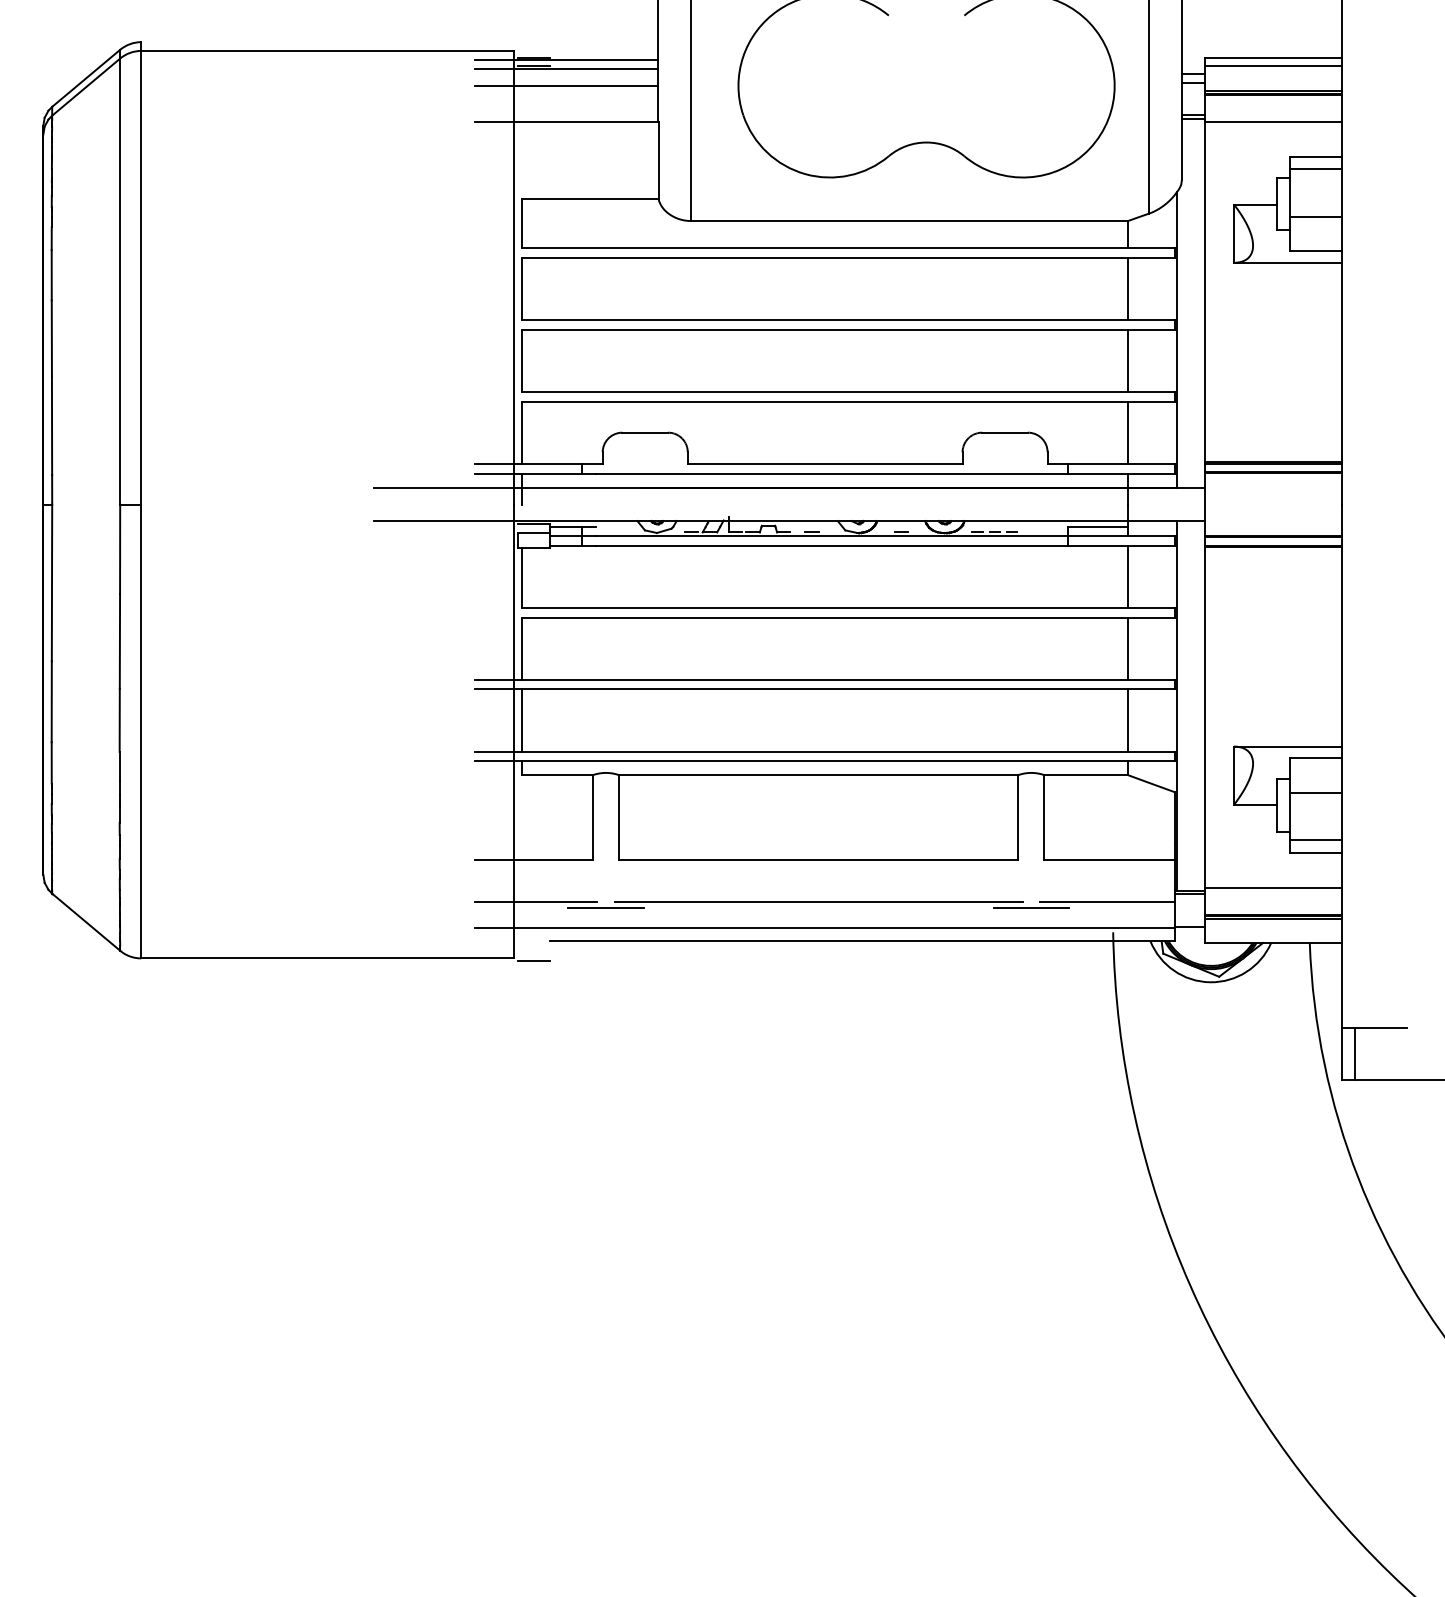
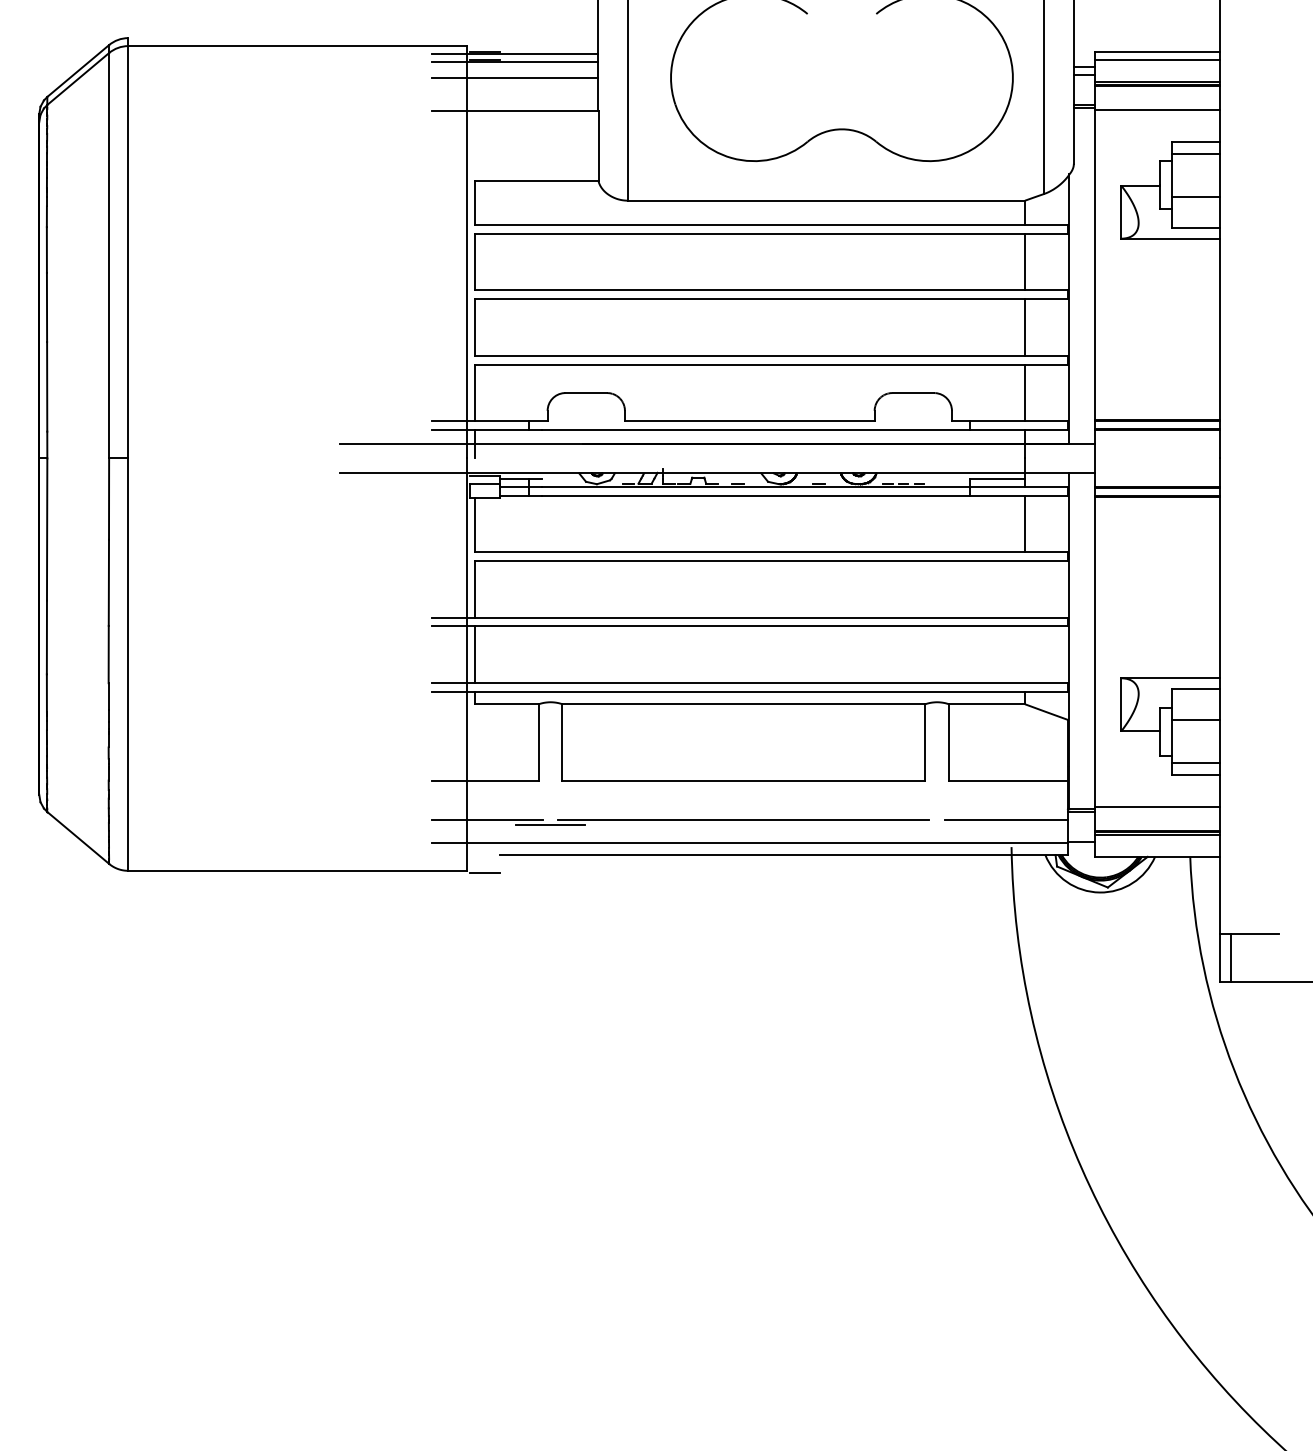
line: (1128, 648) -> (1025, 589), removed
line: (1128, 720) -> (1025, 654), removed
line: (1030, 908) -> (936, 825), removed

